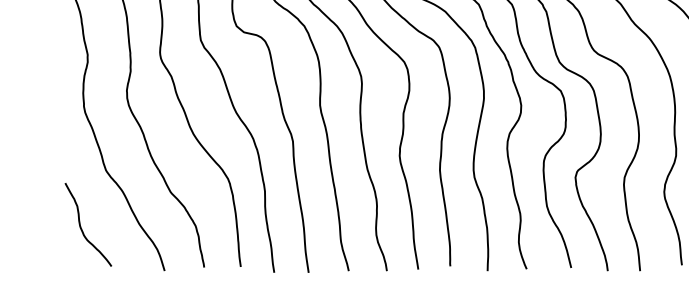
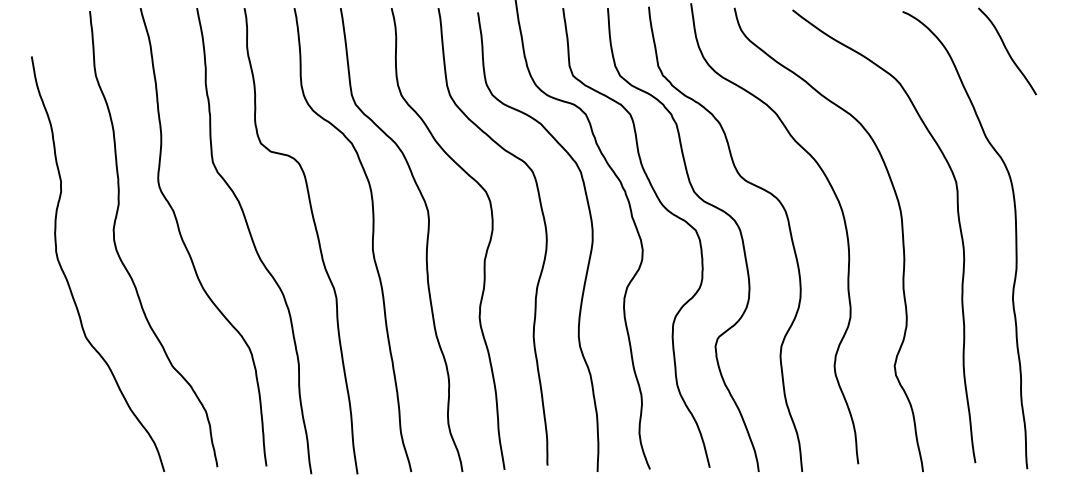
curve: (81, 226) -> (52, 412), removed

